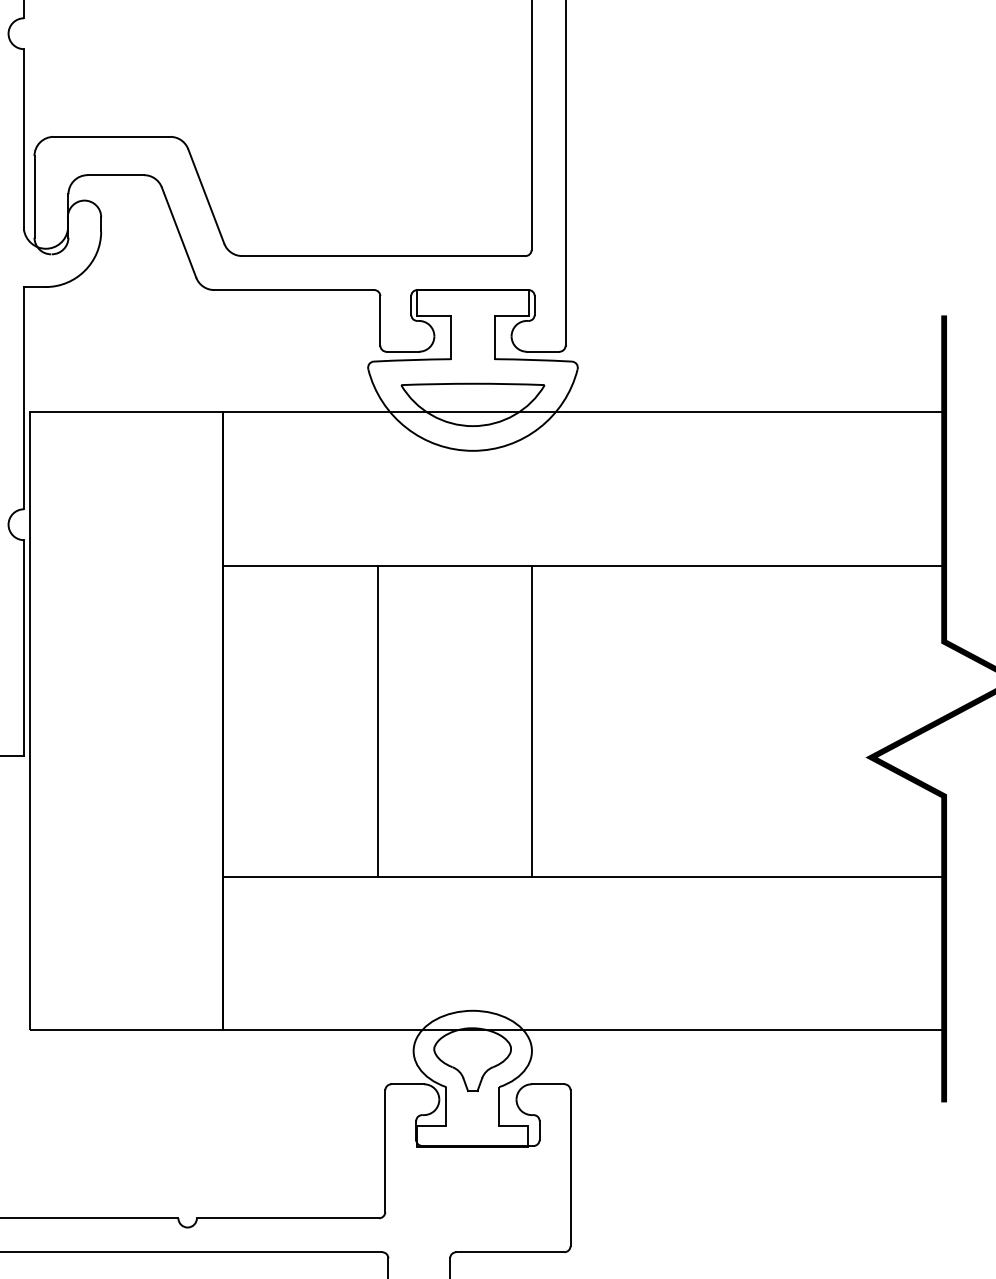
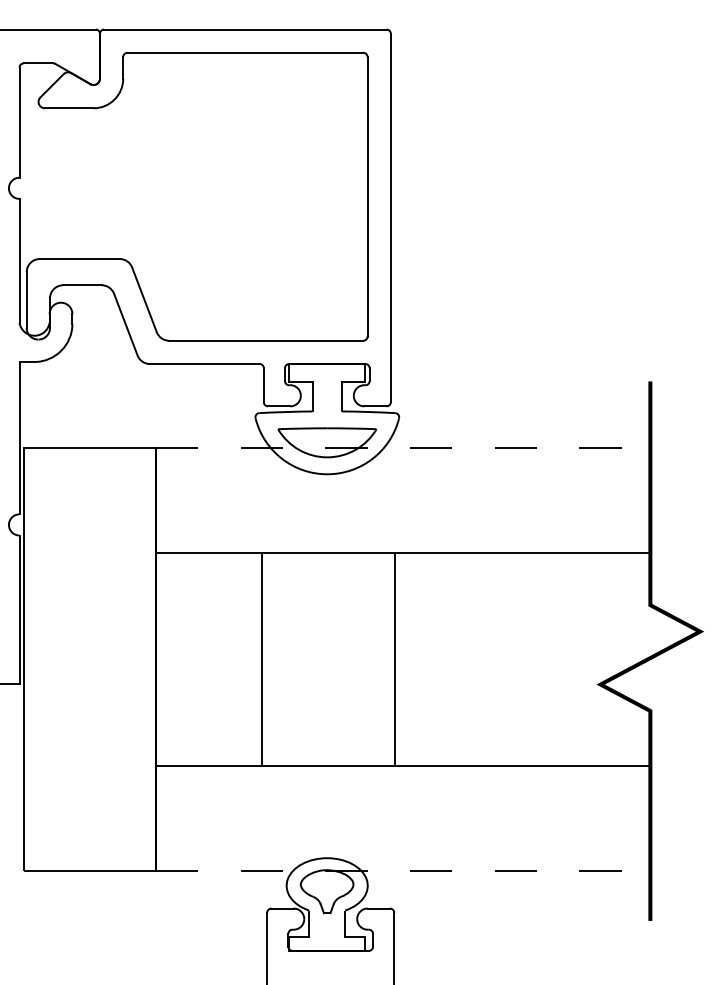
line: (584, 411) -> (403, 447), solid -> dashed
line: (531, 720) -> (394, 659), moved
line: (584, 1030) -> (403, 871), solid -> dashed

